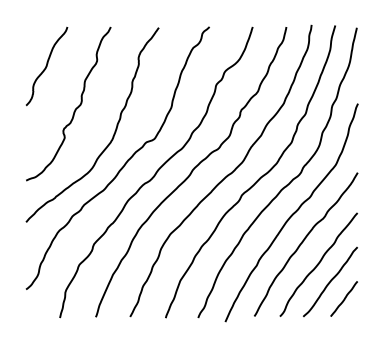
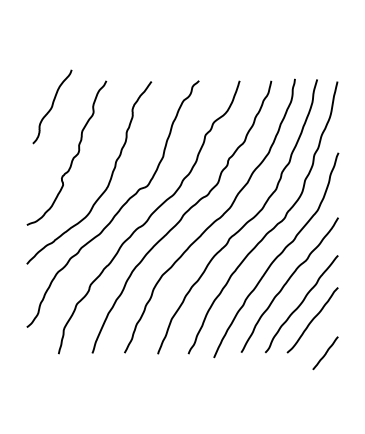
curve: (47, 66) -> (52, 106), moved
line: (344, 299) -> (325, 353), moved

